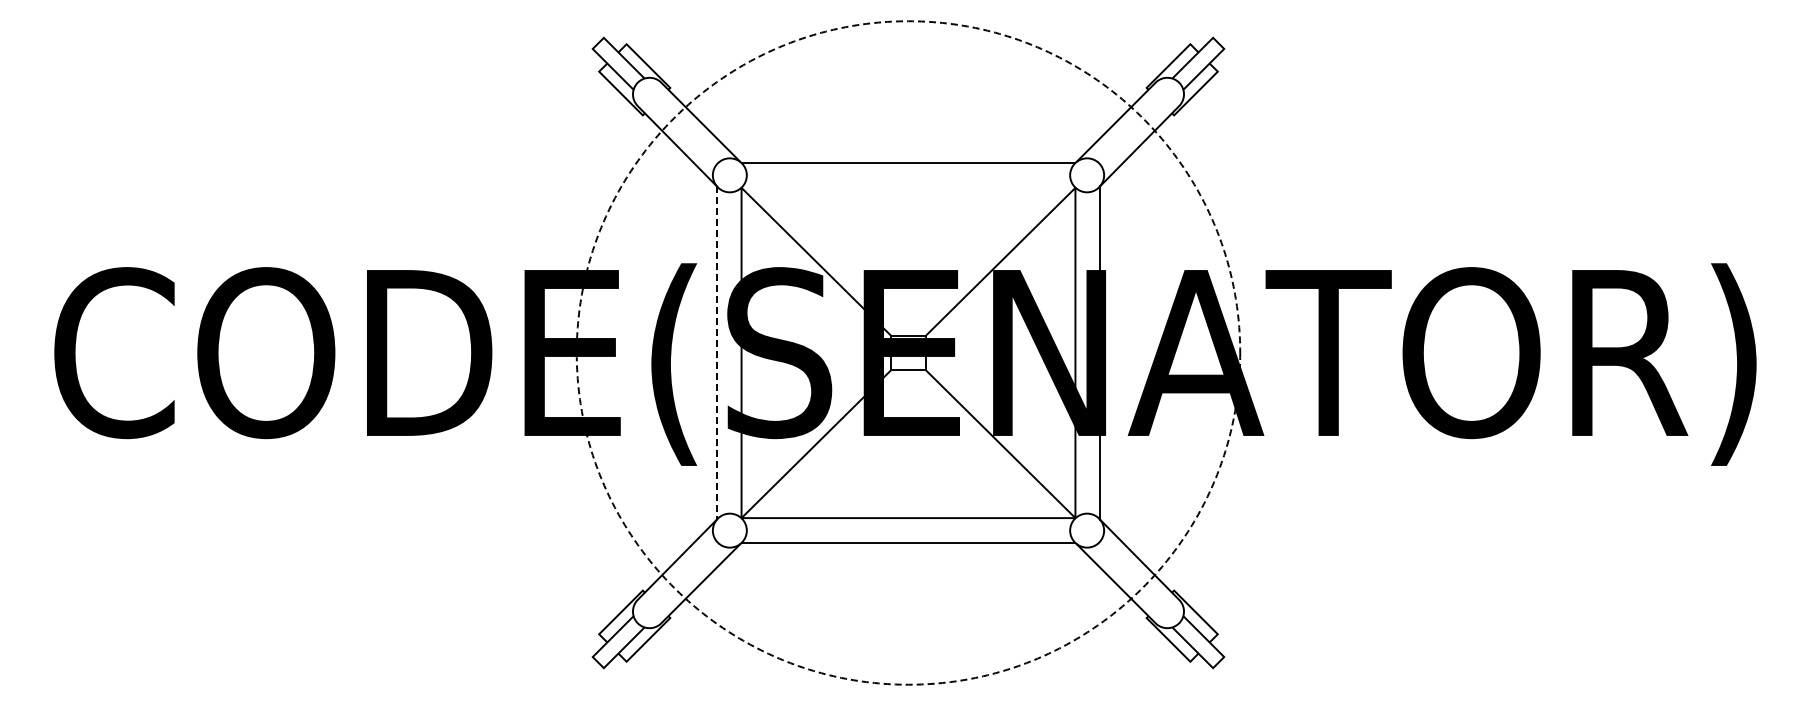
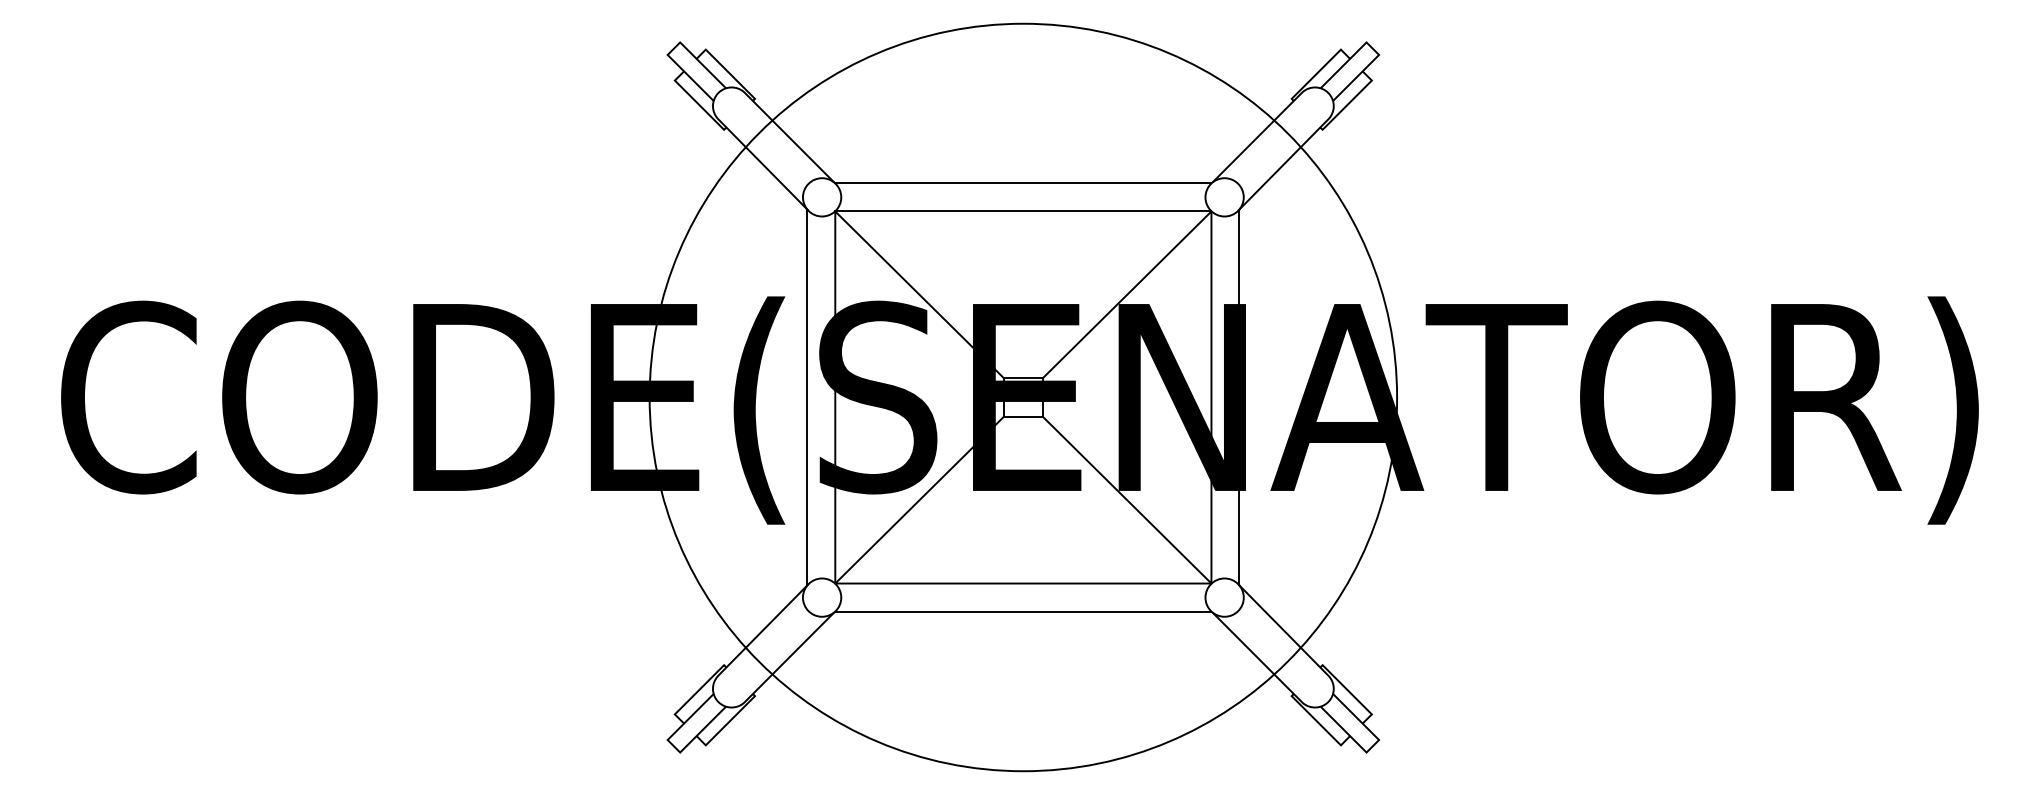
line: (908, 187) -> (1023, 211), added
circle: (908, 352) -> (1023, 396), dashed -> solid
line: (716, 353) -> (807, 398), dashed -> solid

